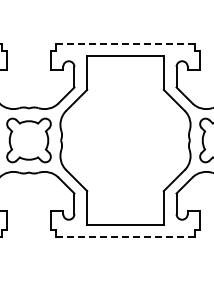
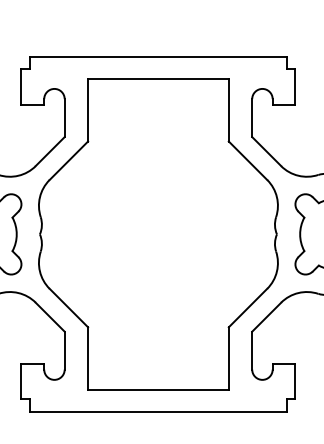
line: (125, 44) -> (158, 58), dashed -> solid
line: (125, 236) -> (158, 410), dashed -> solid

